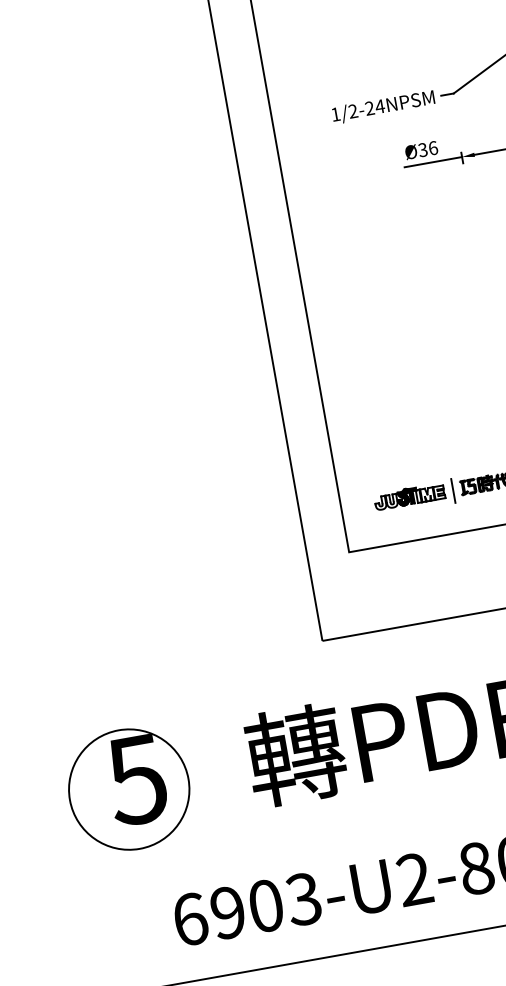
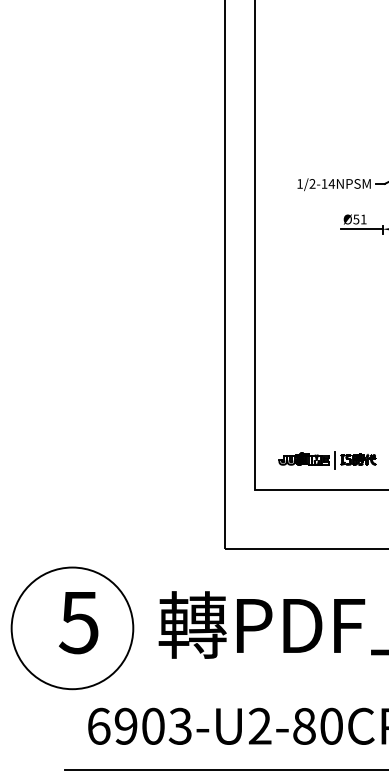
text: (369, 107) -> (324, 183), 1/2-24NPSM -> 1/2-14NPSM
text: (427, 149) -> (359, 219), Ø36 -> Ø51
circle: (129, 789) -> (72, 628), size x1.43

